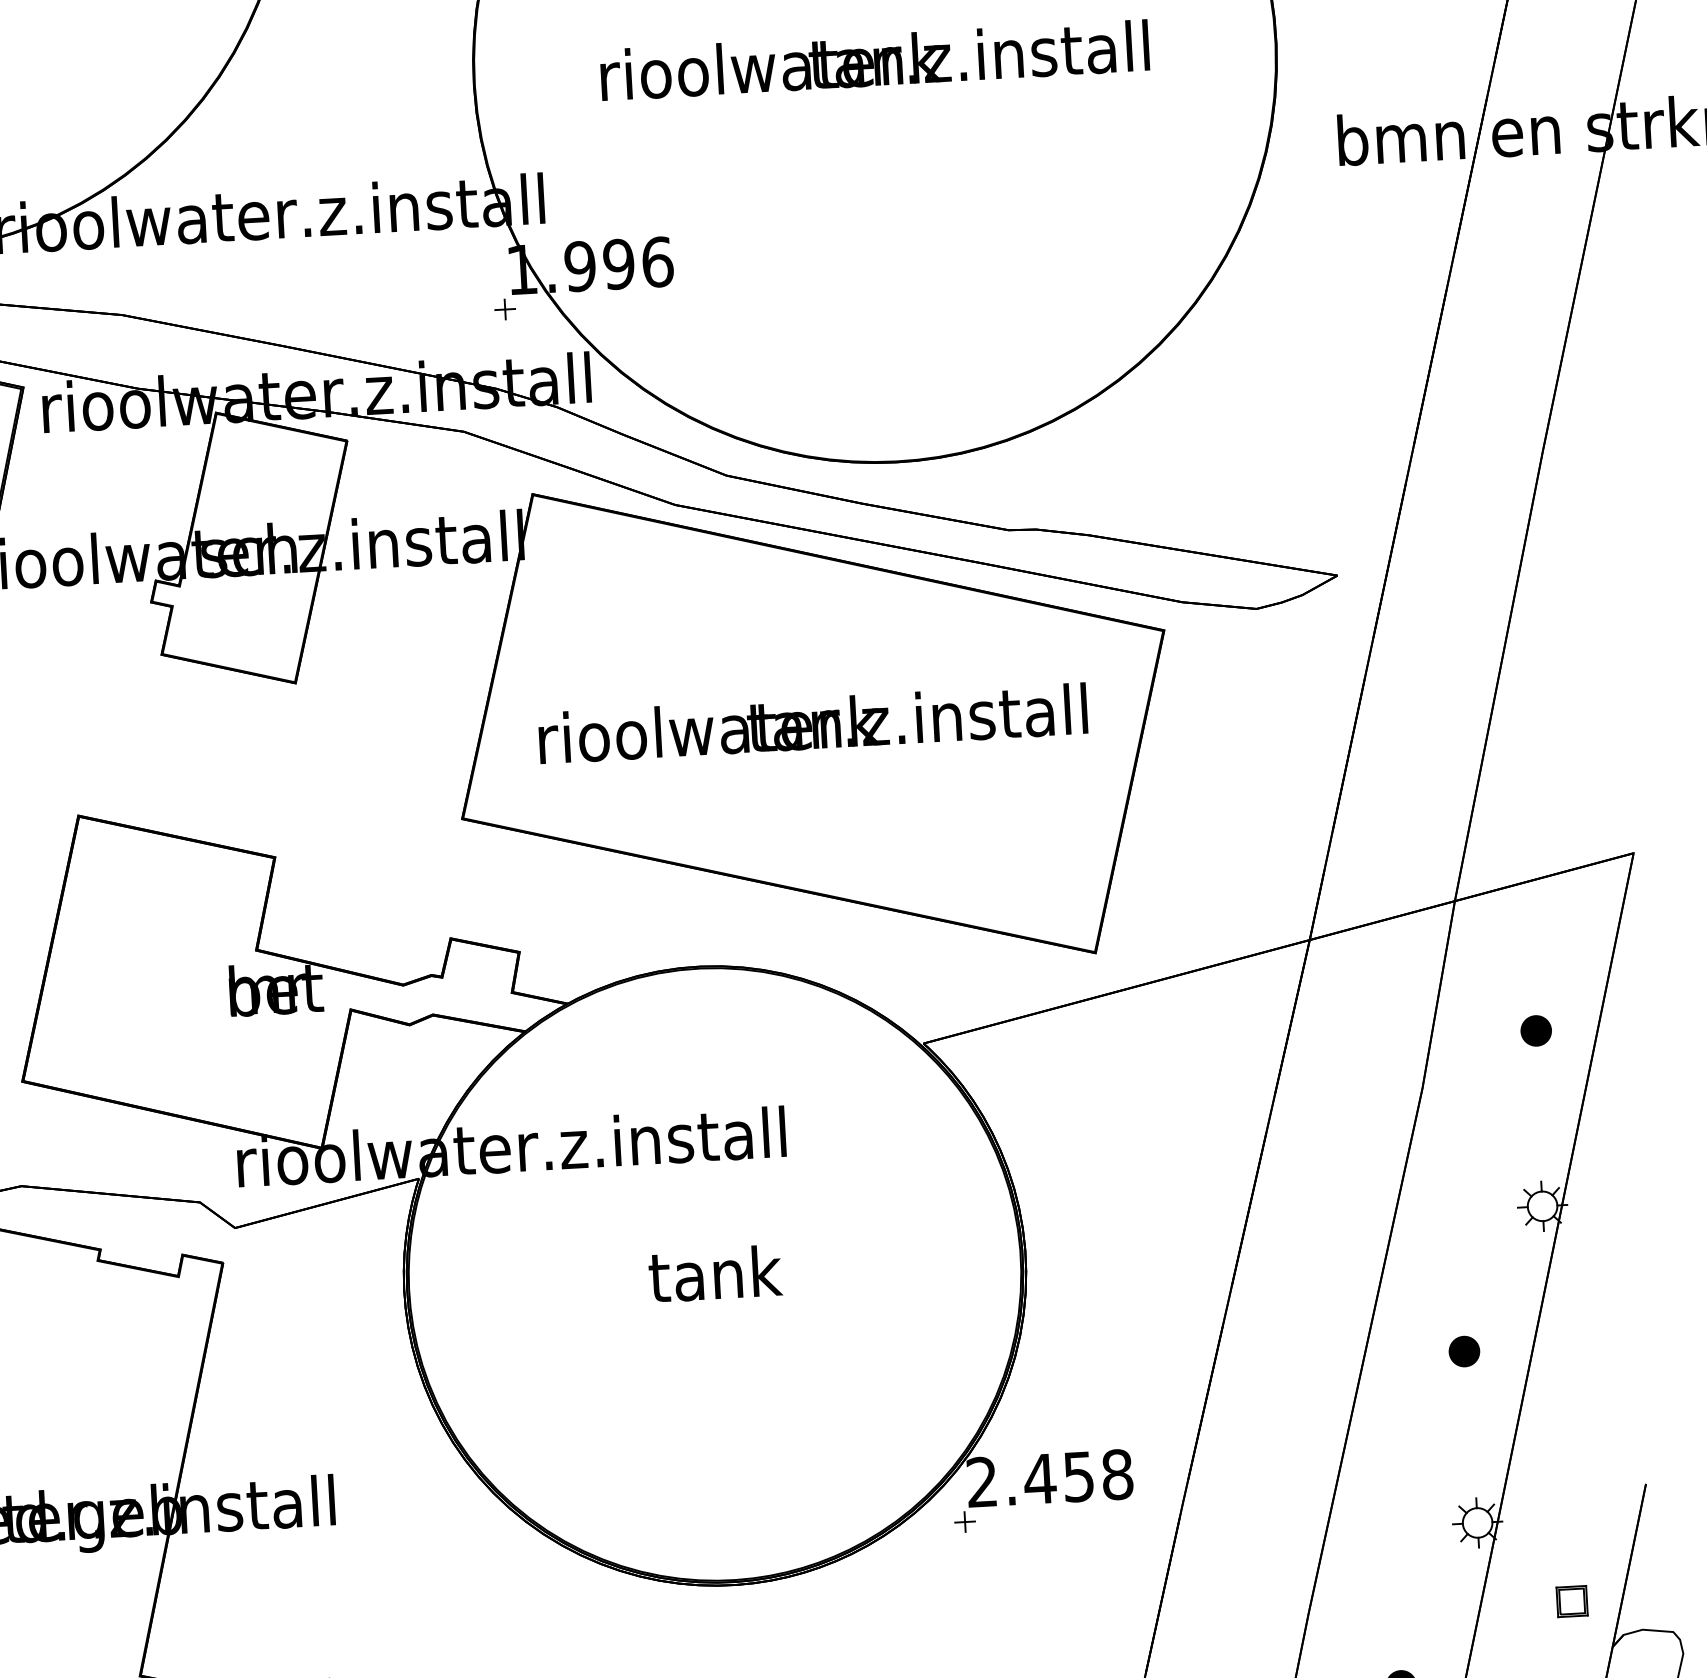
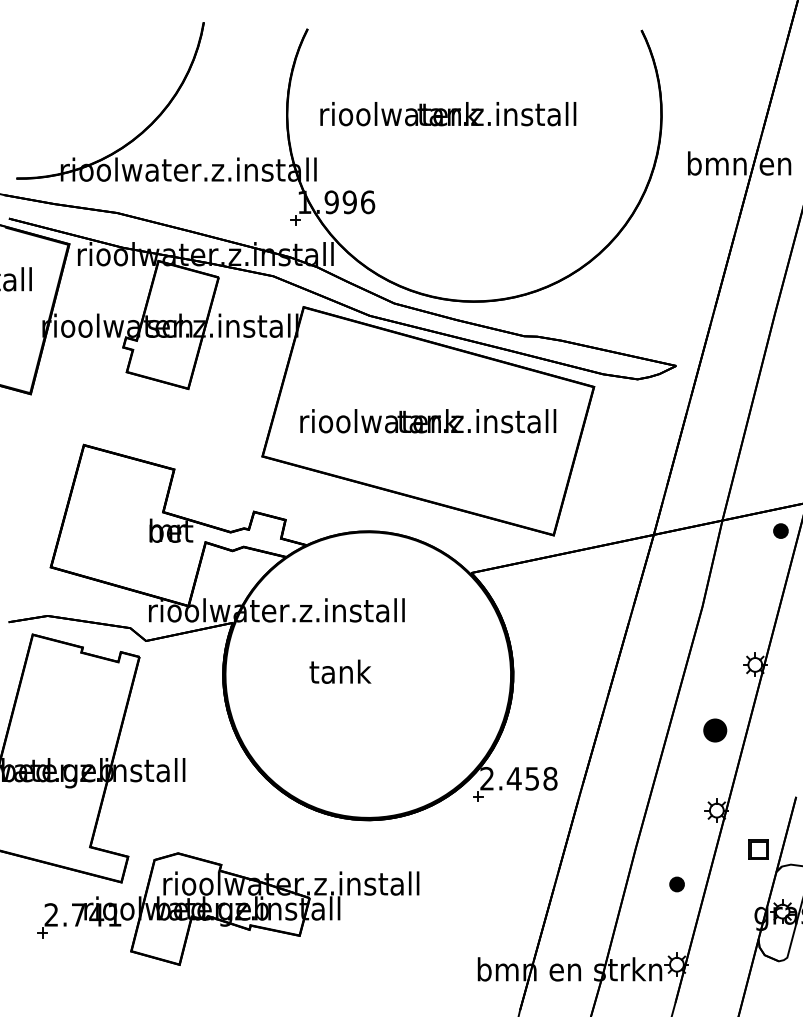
text: (875, 61) -> (448, 114), moved
part: (1535, 1029) -> (780, 530), moved
text: (715, 1273) -> (340, 671), moved
part: (1463, 1351) -> (714, 730), size x1.6
part: (1571, 1601) -> (758, 849), size x1.4

